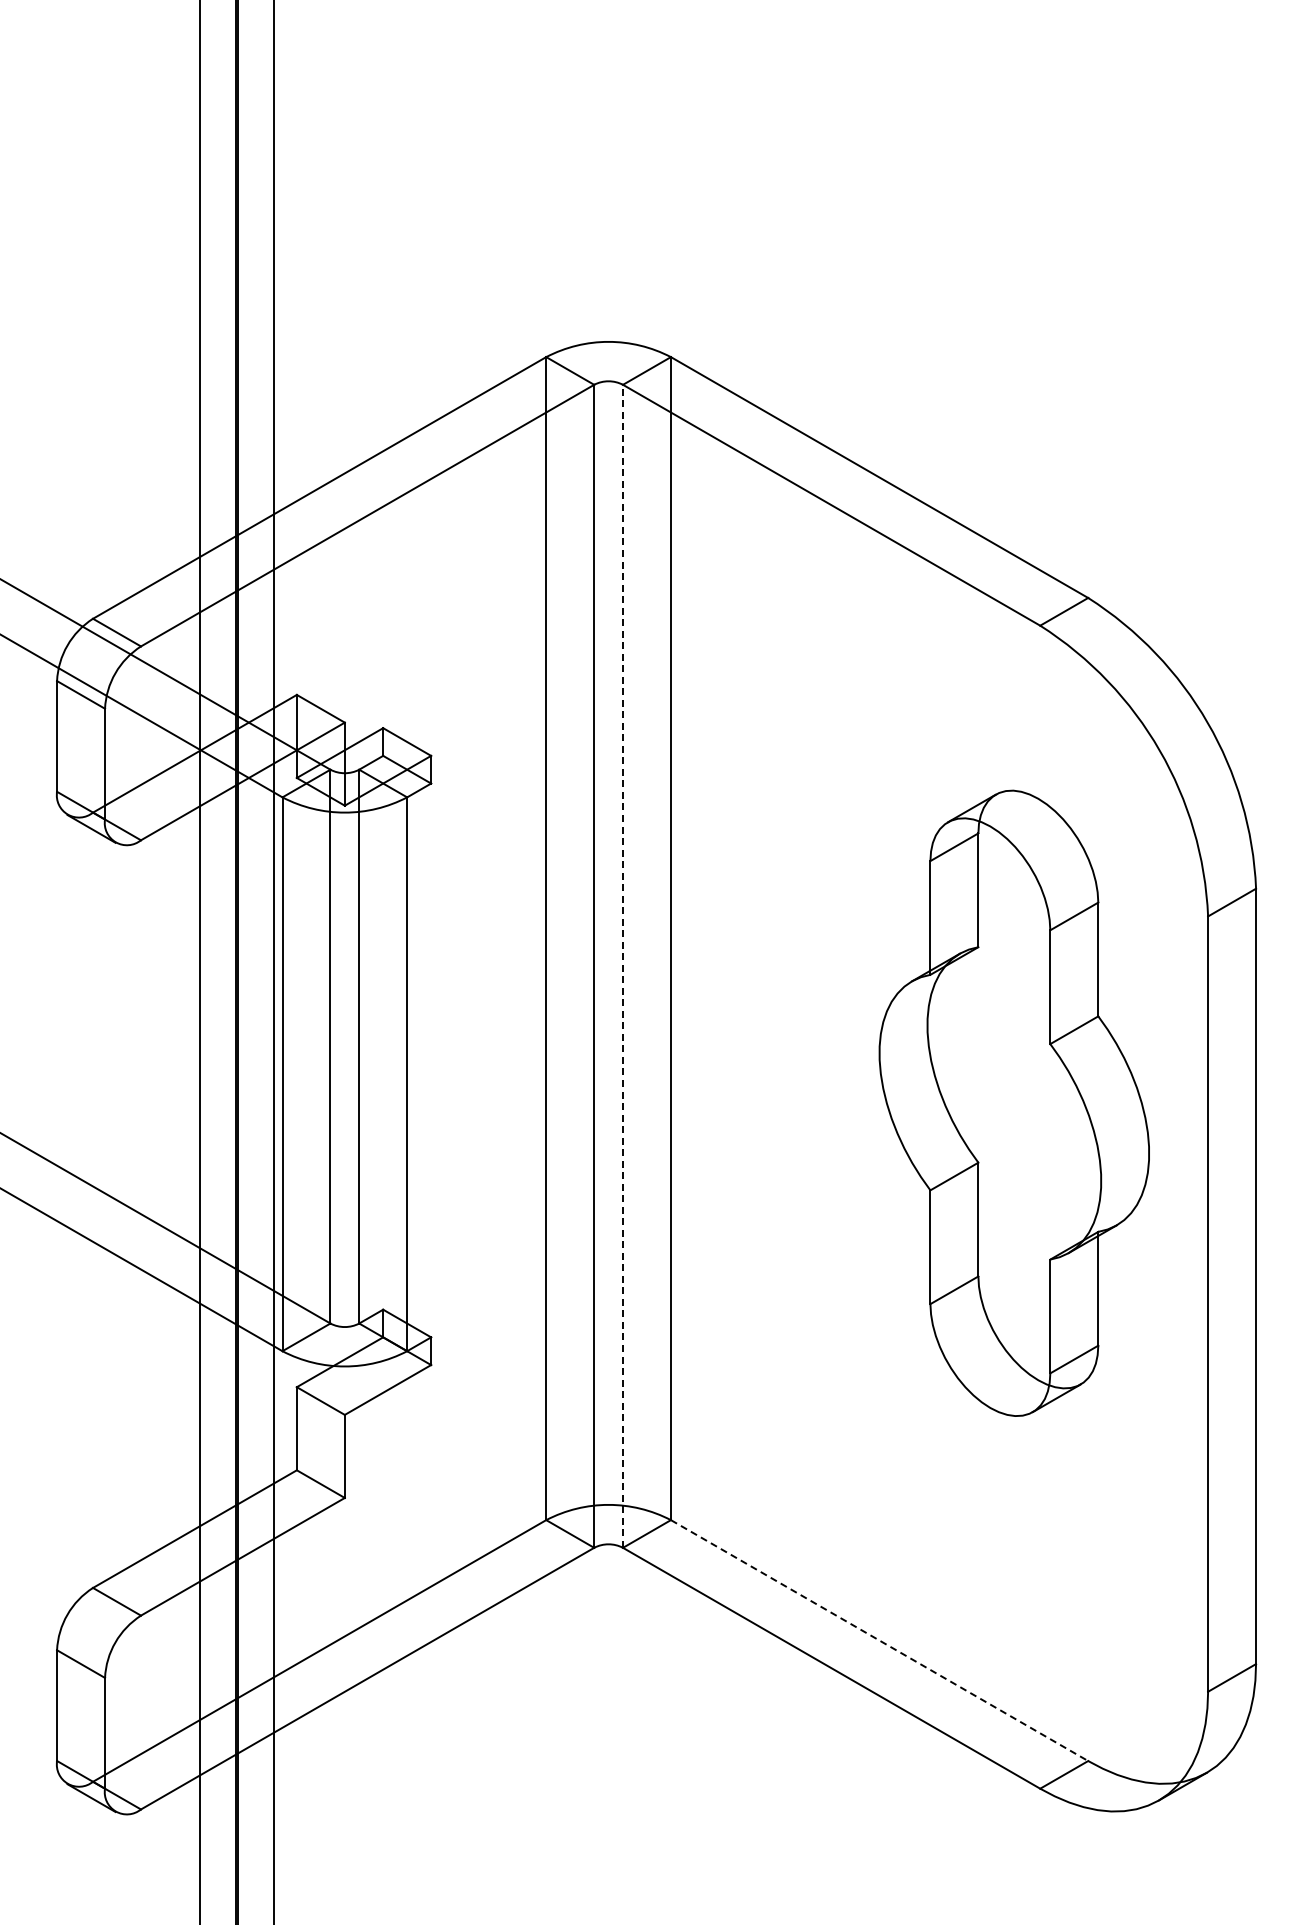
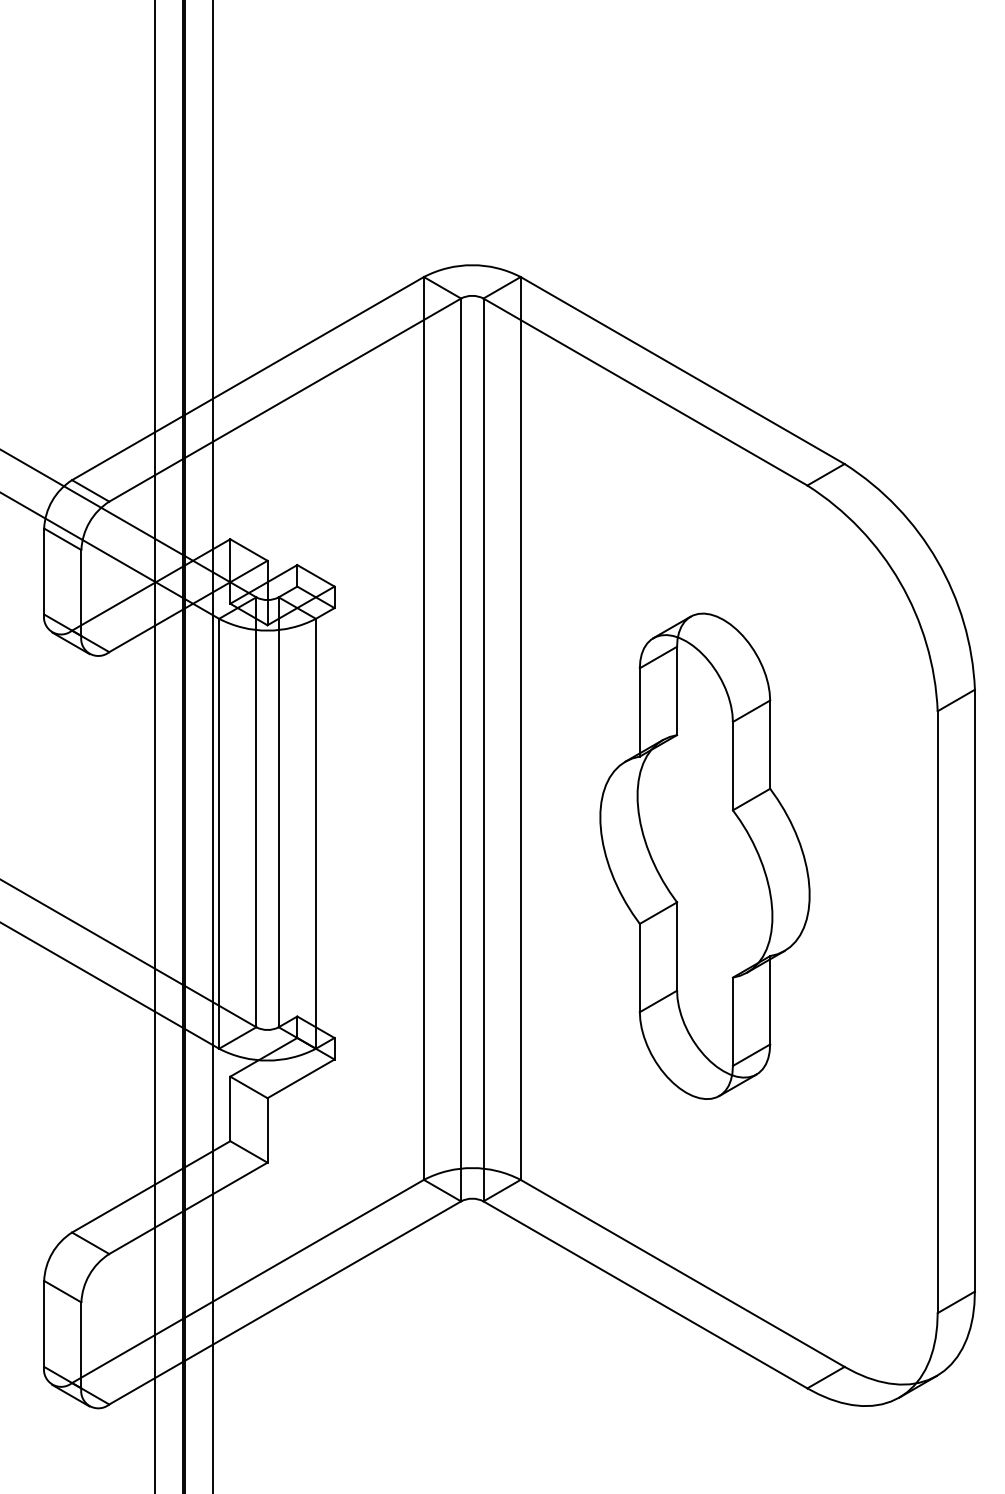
line: (623, 966) -> (483, 750), dashed -> solid
part: (1013, 1102) -> (704, 855), moved
line: (879, 1640) -> (682, 1273), dashed -> solid

